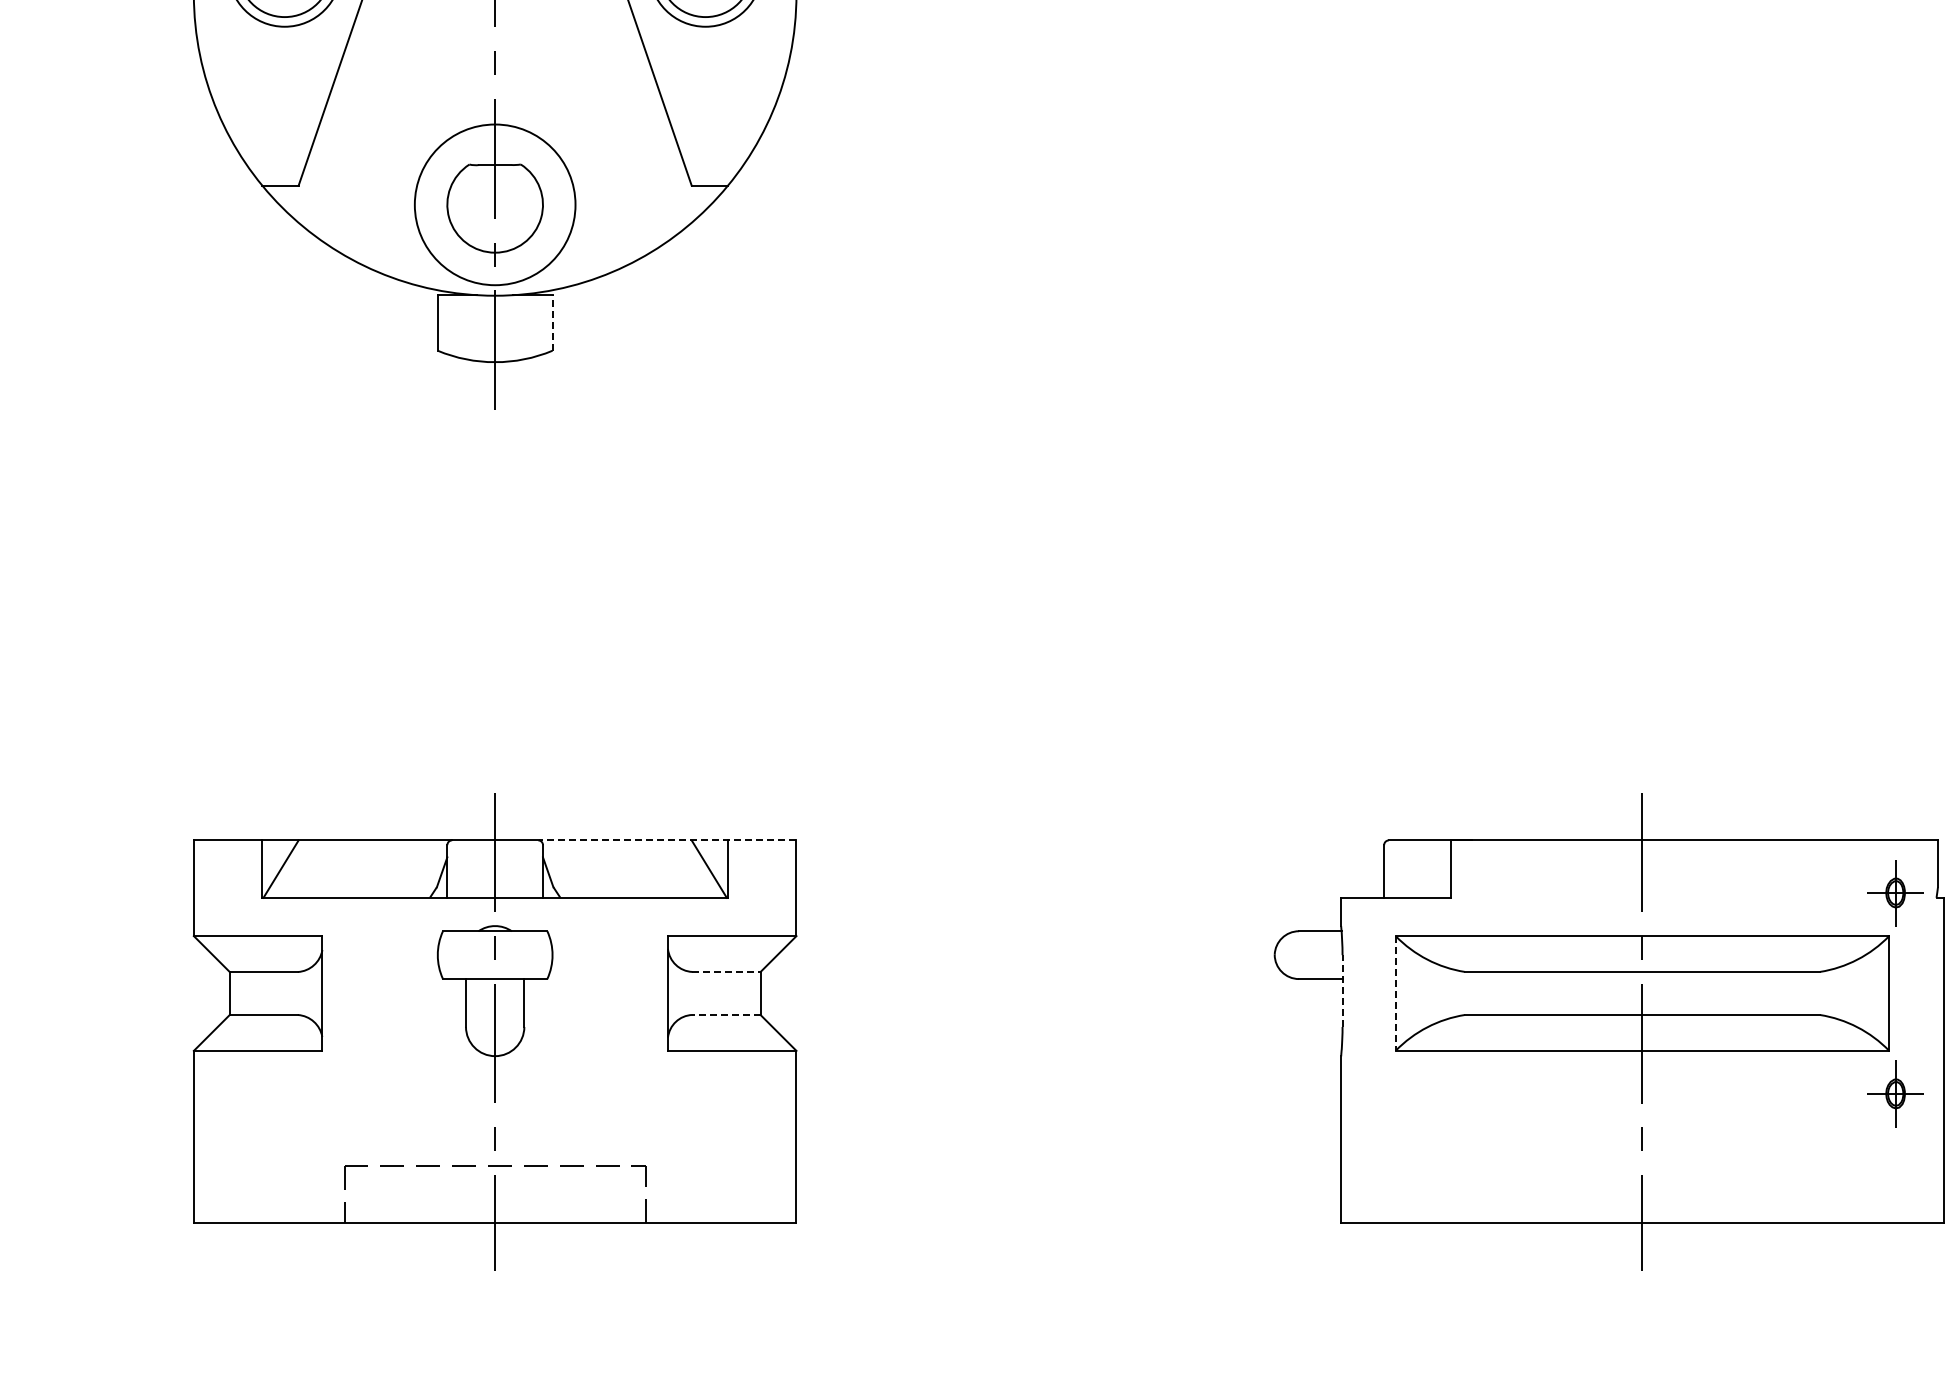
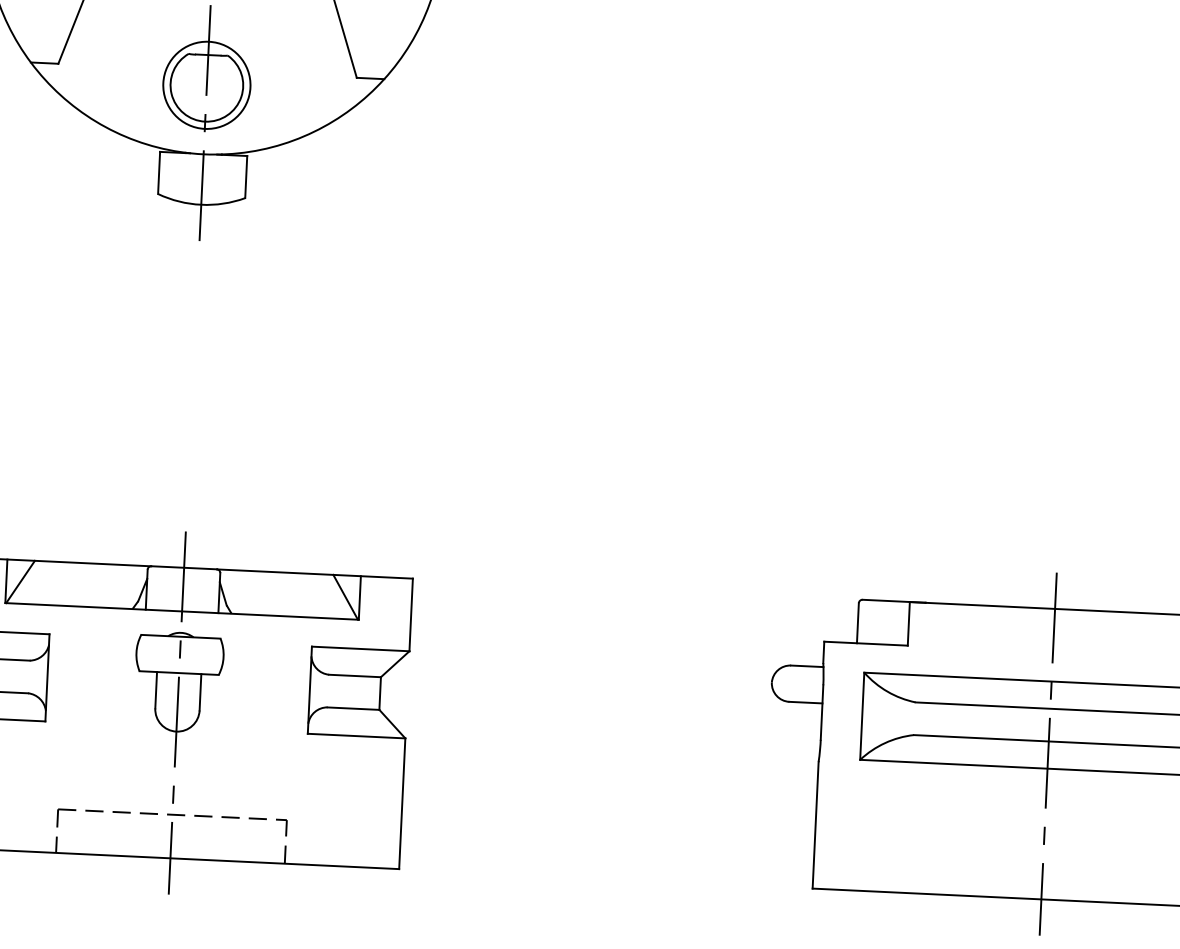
circle: (494, 204) -> (206, 85), size x0.71
line: (552, 322) -> (246, 176), dashed -> solid
line: (667, 840) -> (314, 574), dashed -> solid
line: (727, 971) -> (355, 675), dashed -> solid
line: (1342, 991) -> (821, 712), dashed -> solid
line: (1395, 994) -> (862, 717), dashed -> solid
line: (726, 1015) -> (353, 709), dashed -> solid

